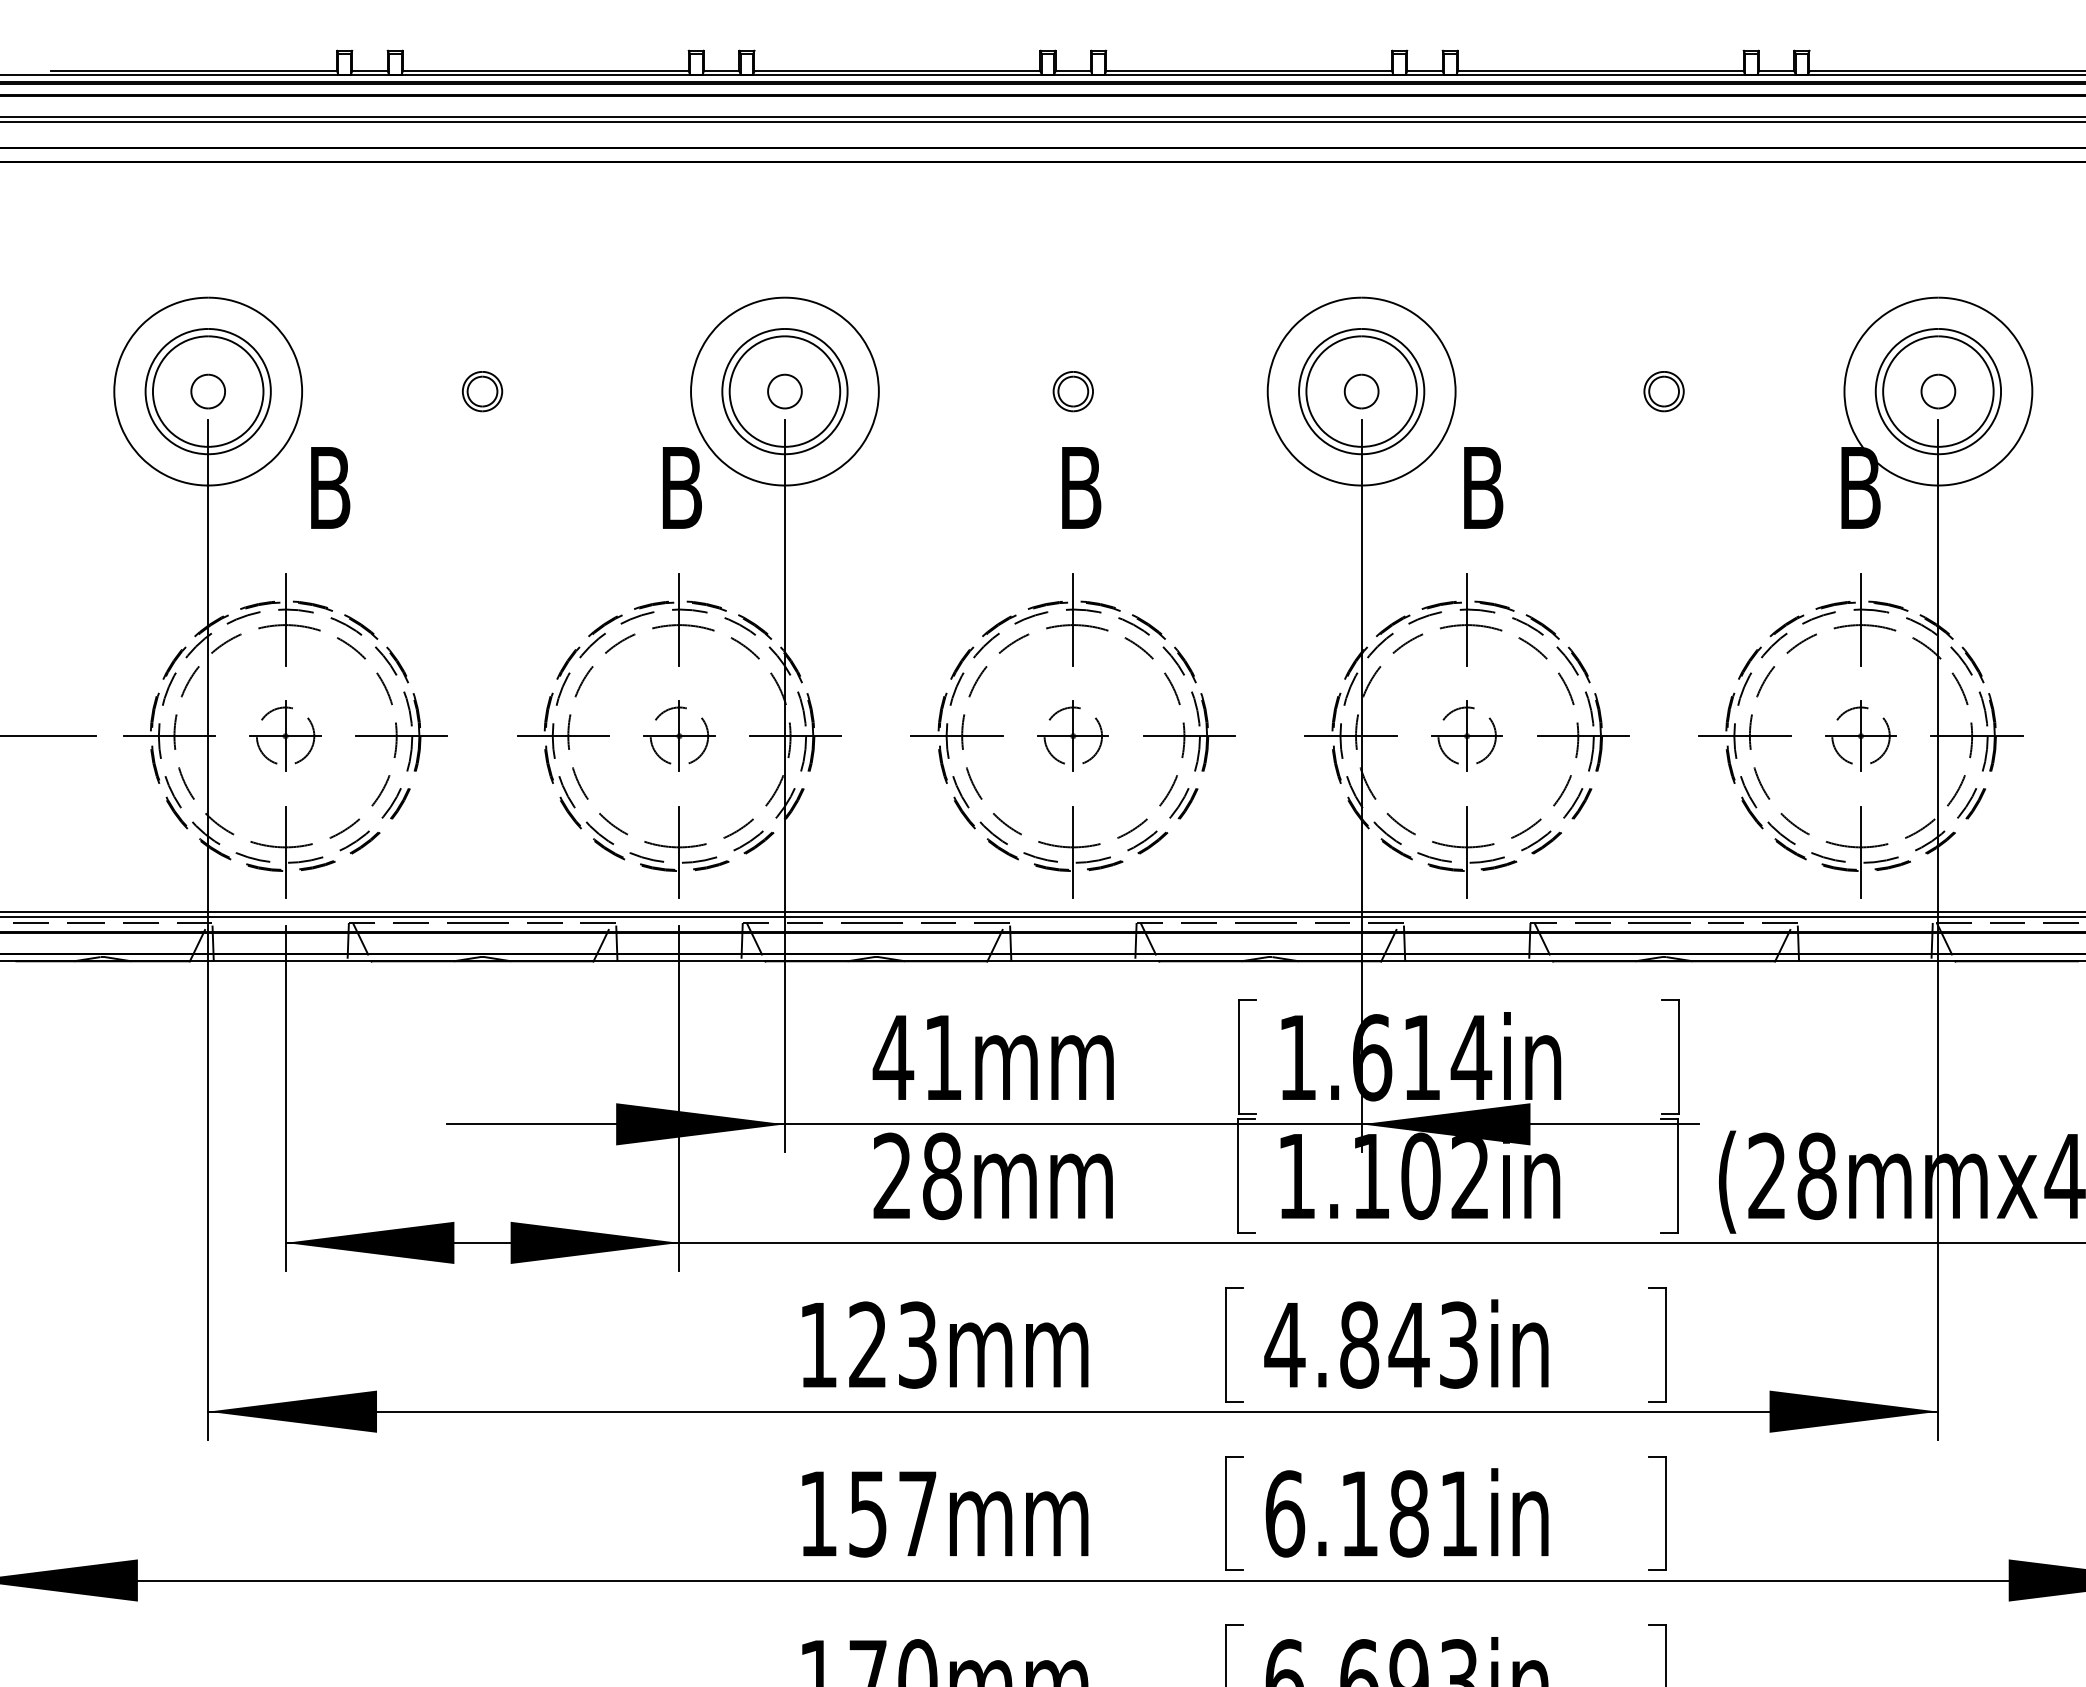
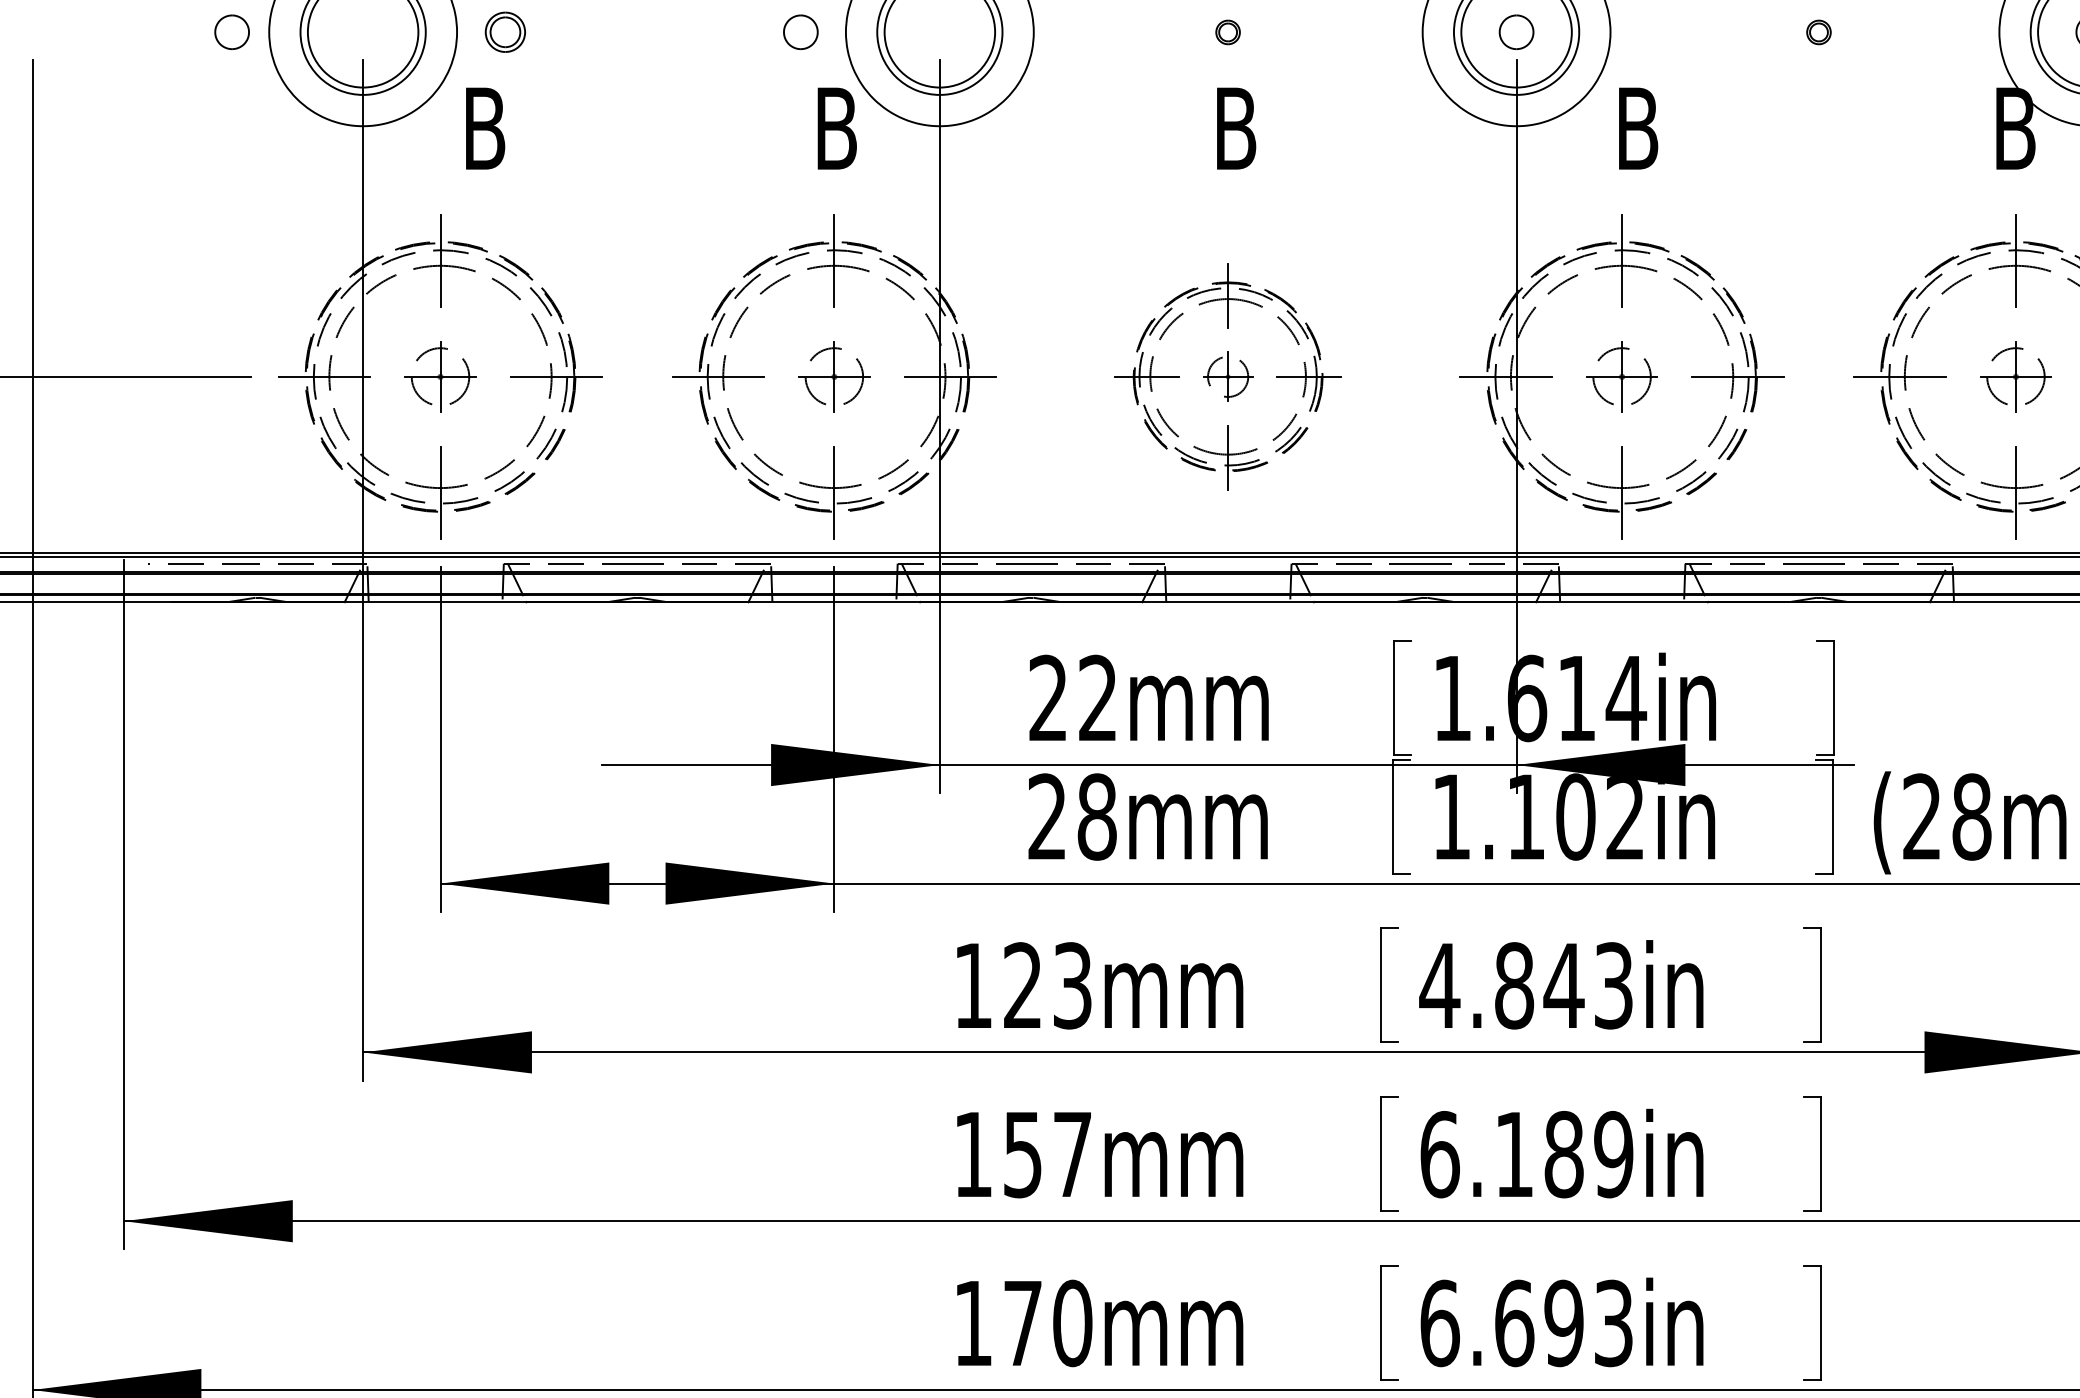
part: (207, 391) -> (231, 32), moved
part: (482, 391) -> (505, 32), moved
part: (784, 391) -> (800, 32), moved
part: (1072, 391) -> (1227, 32), size x0.6
part: (1663, 391) -> (1818, 32), size x0.6
part: (1072, 735) -> (1227, 376), size x0.7
text: (916, 1056) -> (1071, 697), 41mm -> 22mm
text: (1458, 1513) -> (1613, 1154), 6.181in -> 6.189in

